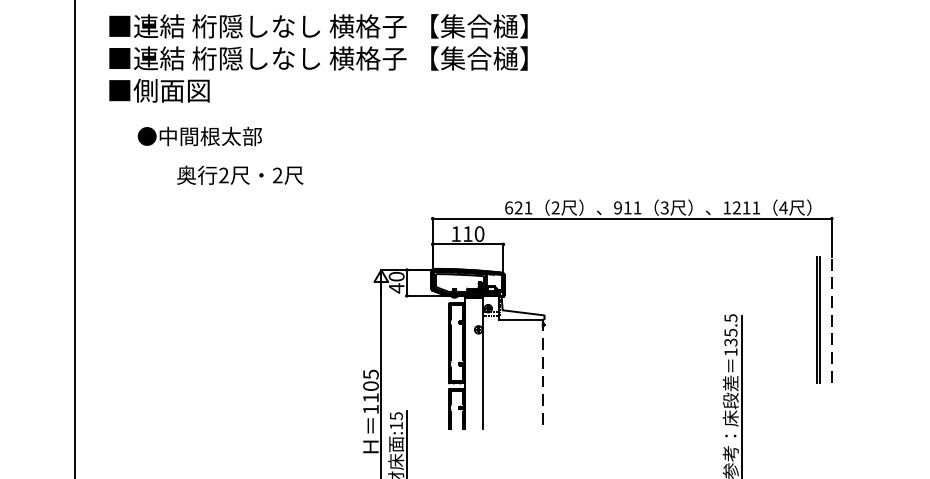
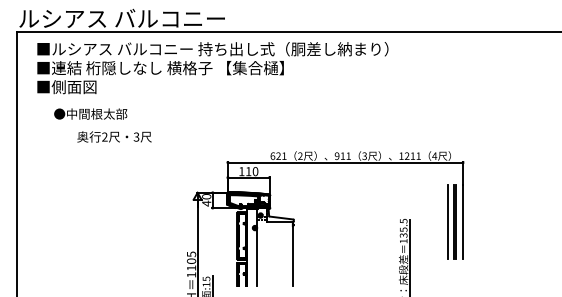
text: (420, 26) -> (220, 49), ■連結 桁隠しなし 横格子 【集合樋】 -> ■ルシアス バルコニー 持ち出し式（胴差し納まり）
text: (277, 176) -> (136, 137), 2 -> 3
line: (806, 320) -> (448, 222), added
line: (832, 320) -> (463, 222), dashed -> solid
line: (542, 374) -> (292, 254), dashed -> solid

